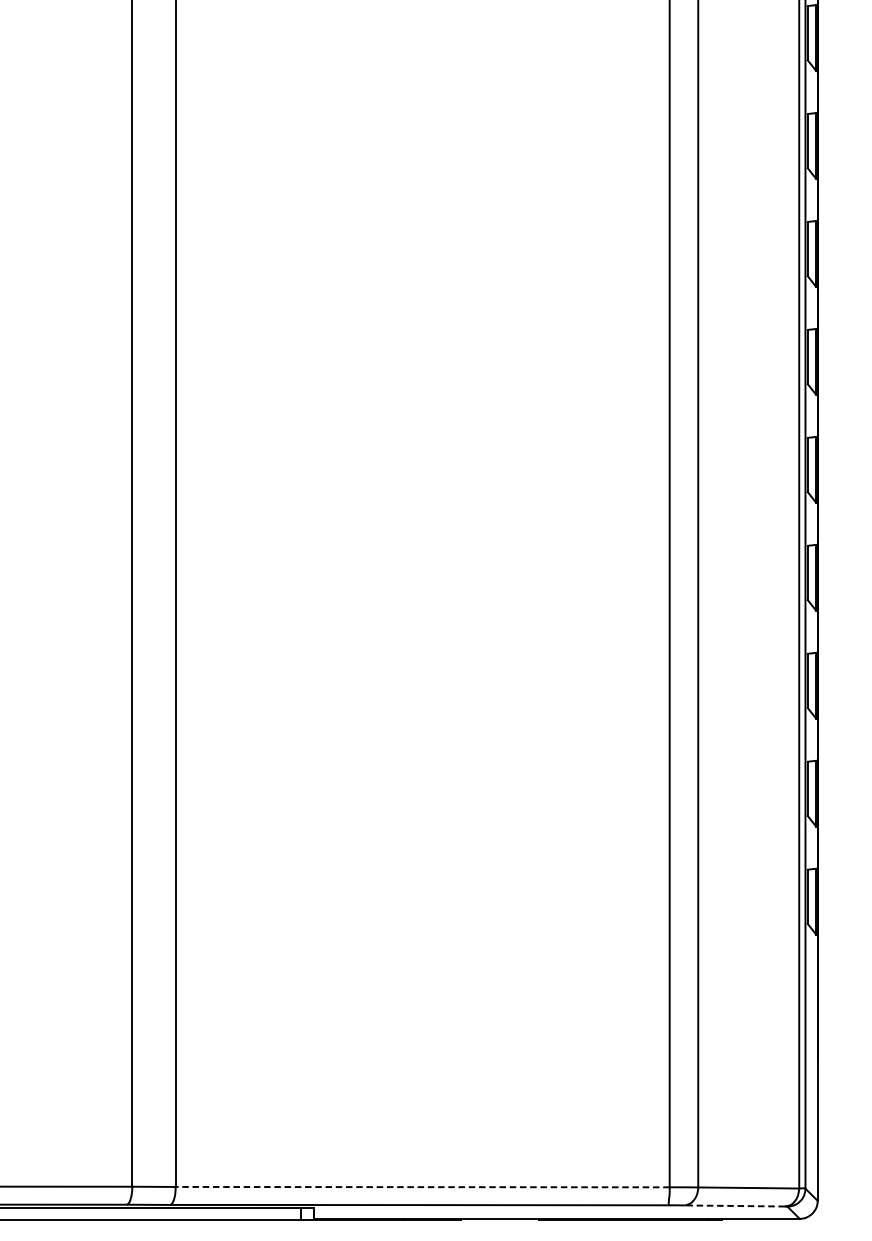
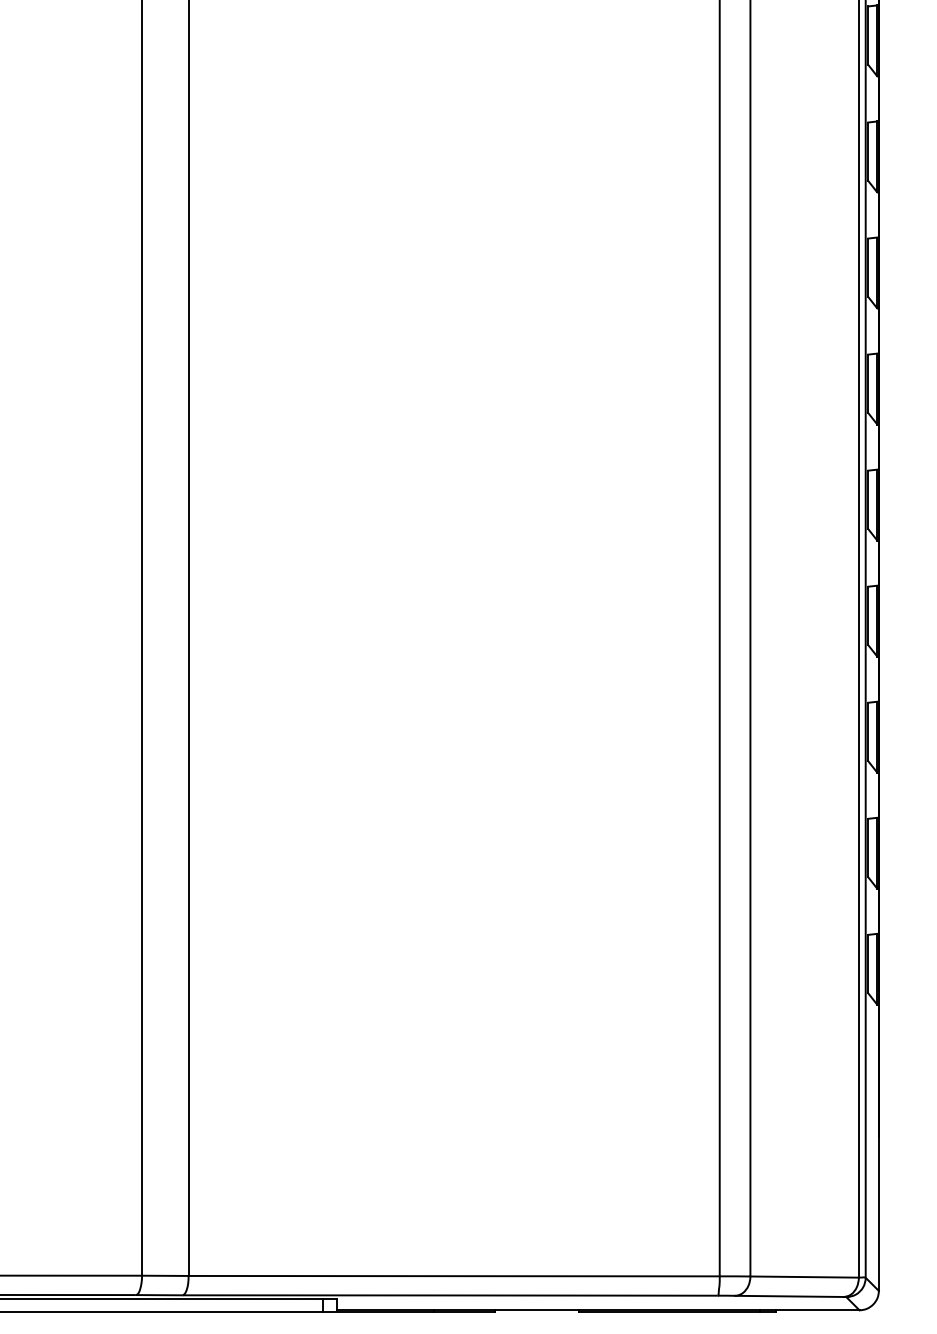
line: (422, 1187) -> (454, 1276), dashed -> solid
line: (733, 1206) -> (788, 1296), dashed -> solid

